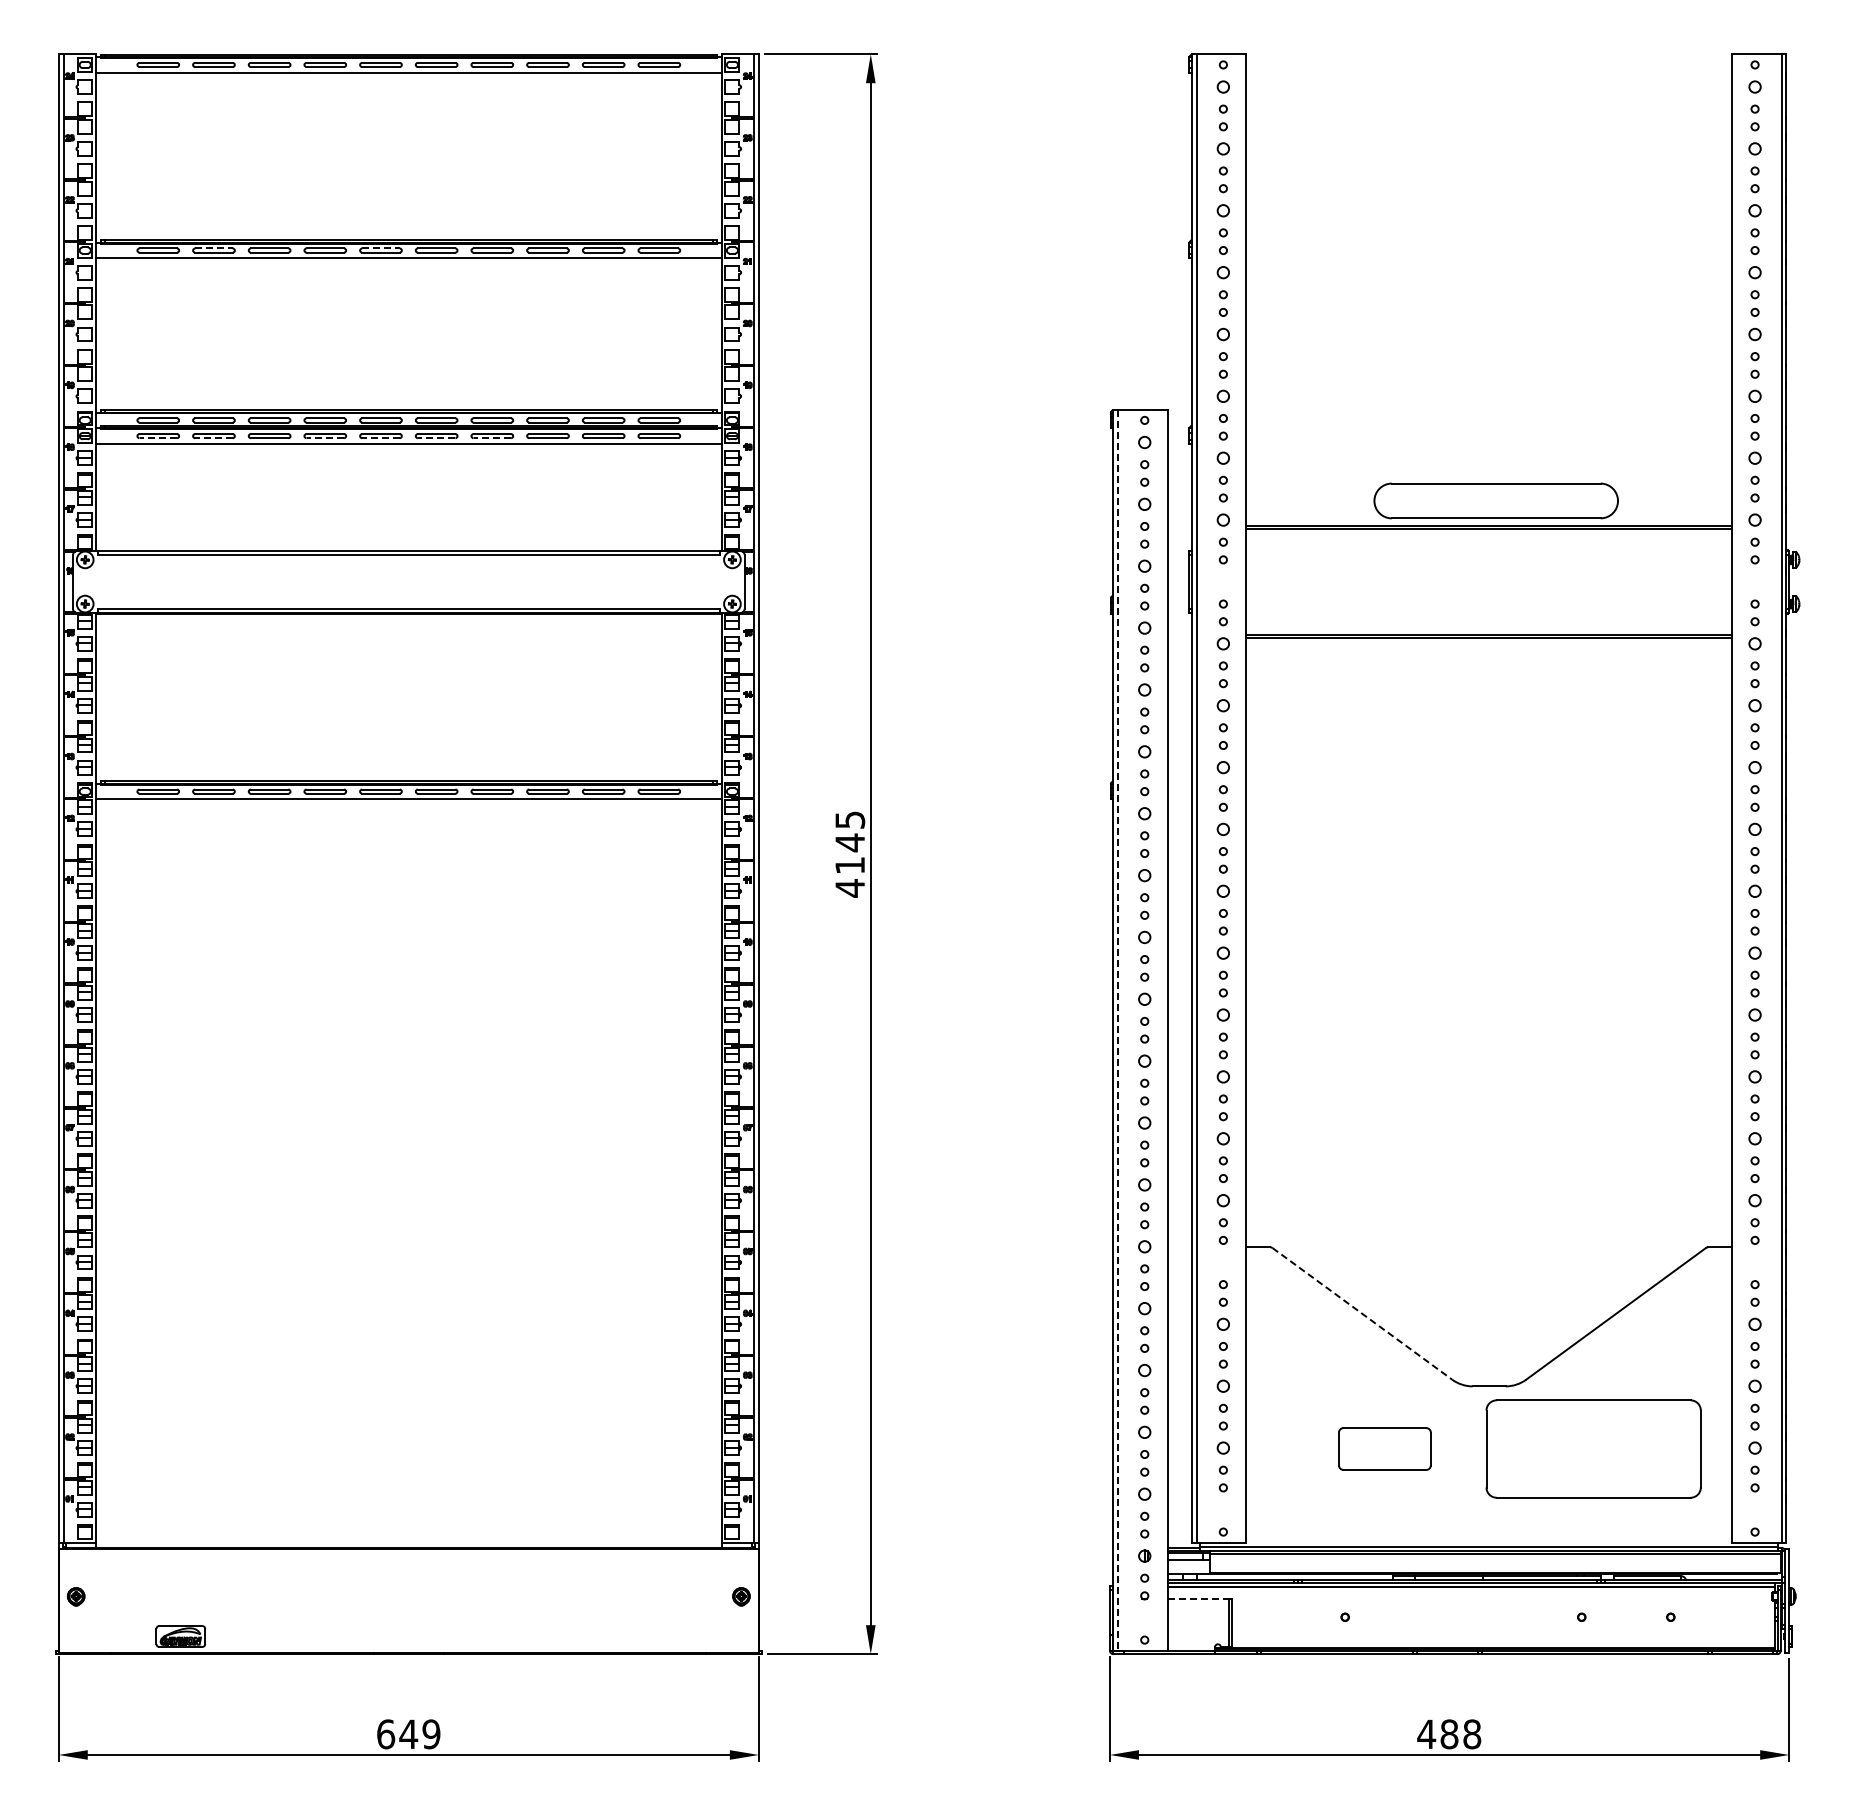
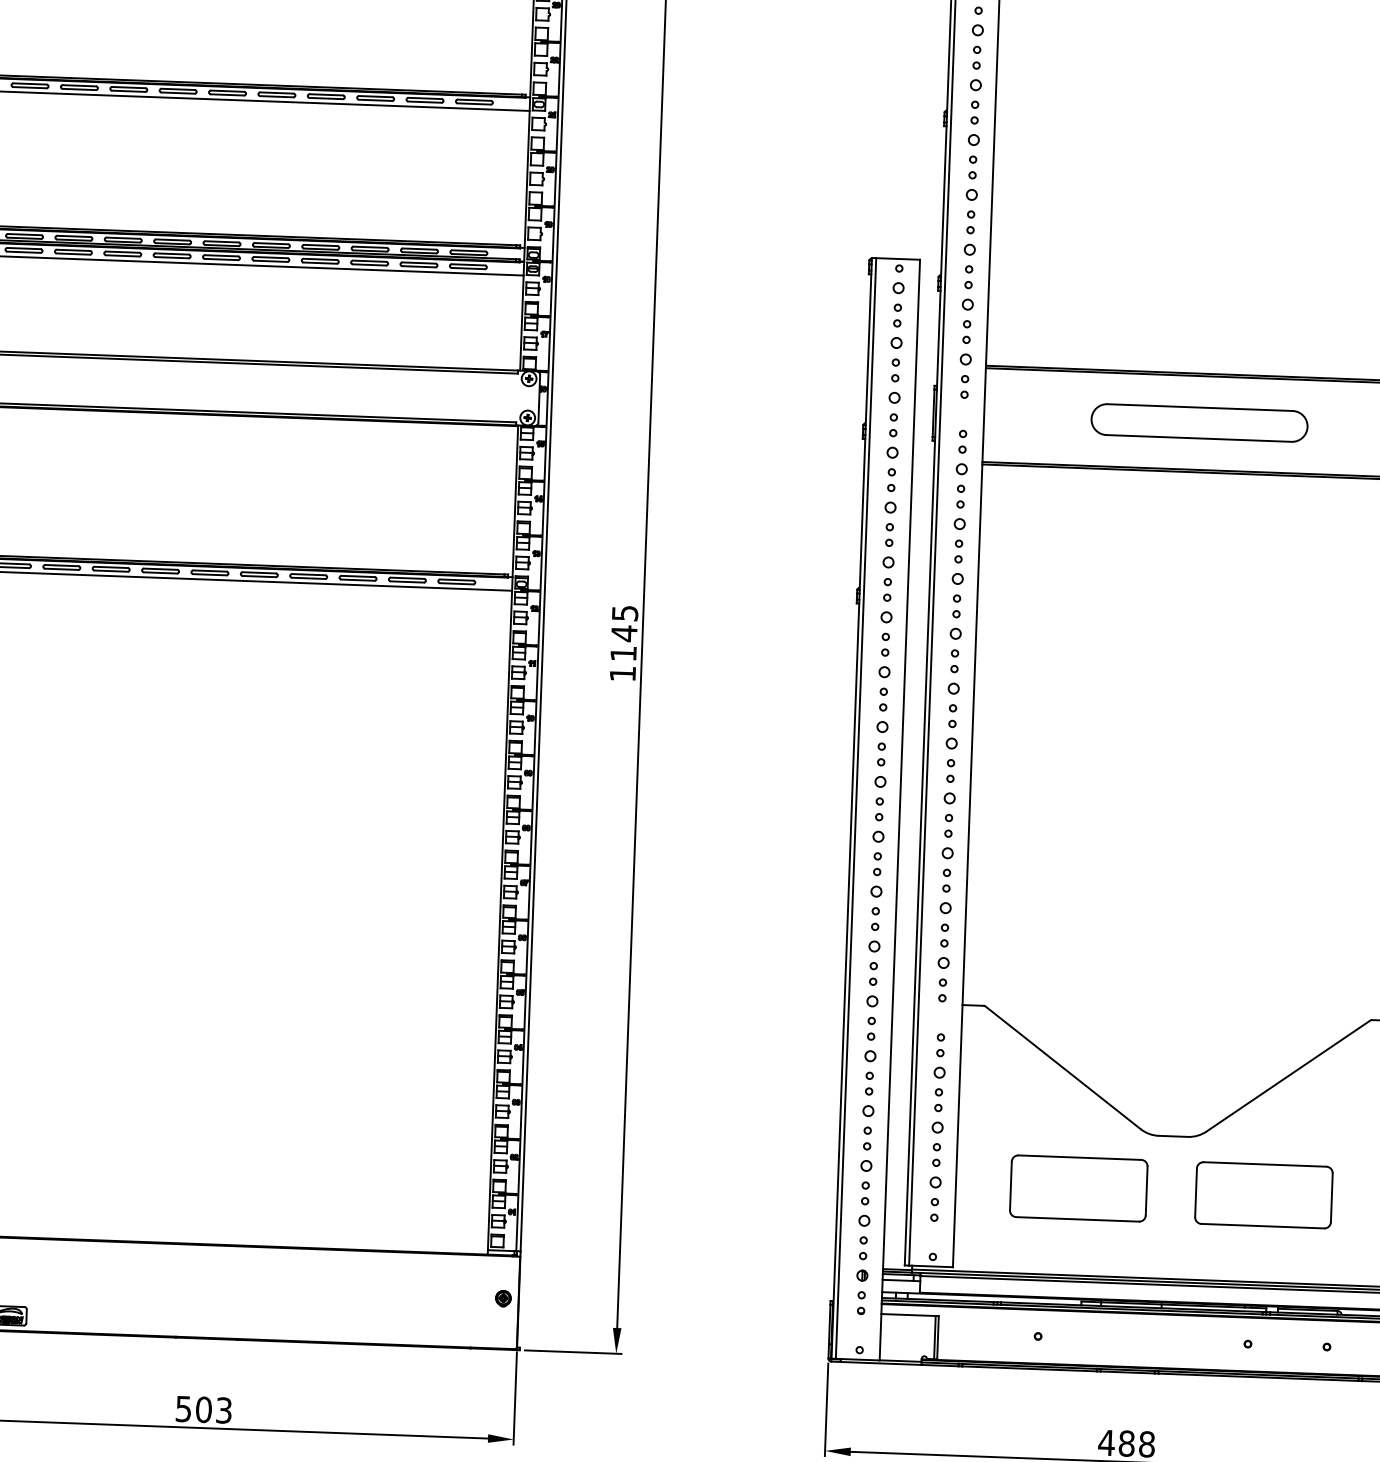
line: (213, 248) -> (79, 85), dashed -> solid
line: (380, 248) -> (227, 91), dashed -> solid
line: (158, 438) -> (24, 252), dashed -> solid
line: (213, 438) -> (72, 254), dashed -> solid
line: (325, 438) -> (172, 257), dashed -> solid
line: (380, 438) -> (221, 259), dashed -> solid
line: (436, 438) -> (270, 261), dashed -> solid
line: (492, 438) -> (320, 263), dashed -> solid
part: (1495, 500) -> (1198, 422), moved
text: (849, 888) -> (622, 674), 4145 -> 1145
line: (1118, 1030) -> (856, 808), dashed -> solid
line: (1362, 1314) -> (1063, 1068), dashed -> solid
part: (1384, 1448) -> (1078, 1188), size x1.67
part: (1593, 1448) -> (1263, 1194), size x0.71
line: (1198, 1598) -> (908, 1315), dashed -> solid
text: (408, 1734) -> (203, 1409), 649 -> 503

